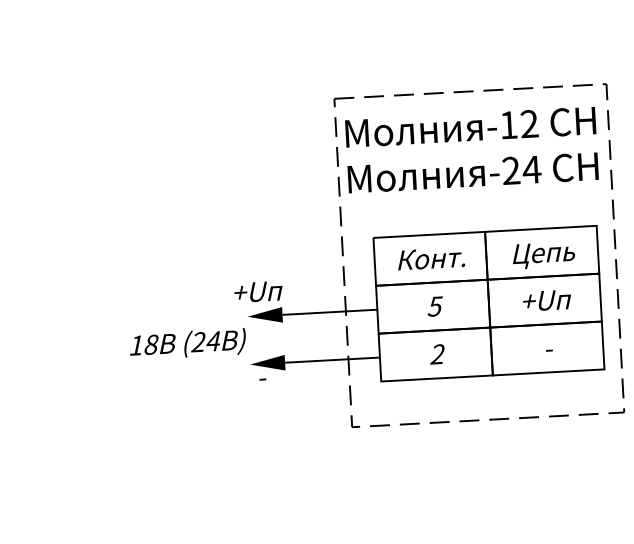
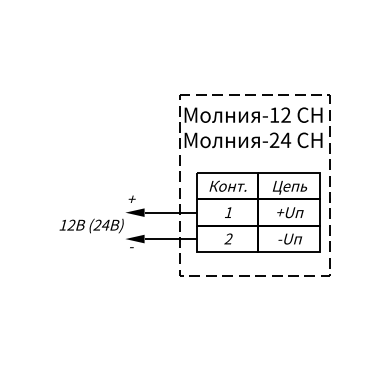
text: (257, 292) -> (131, 199), +Uп -> +
text: (434, 306) -> (228, 212), 5 -> 1
text: (151, 343) -> (71, 224), 18 -> 12
text: (549, 347) -> (290, 238), - -> -Uп

